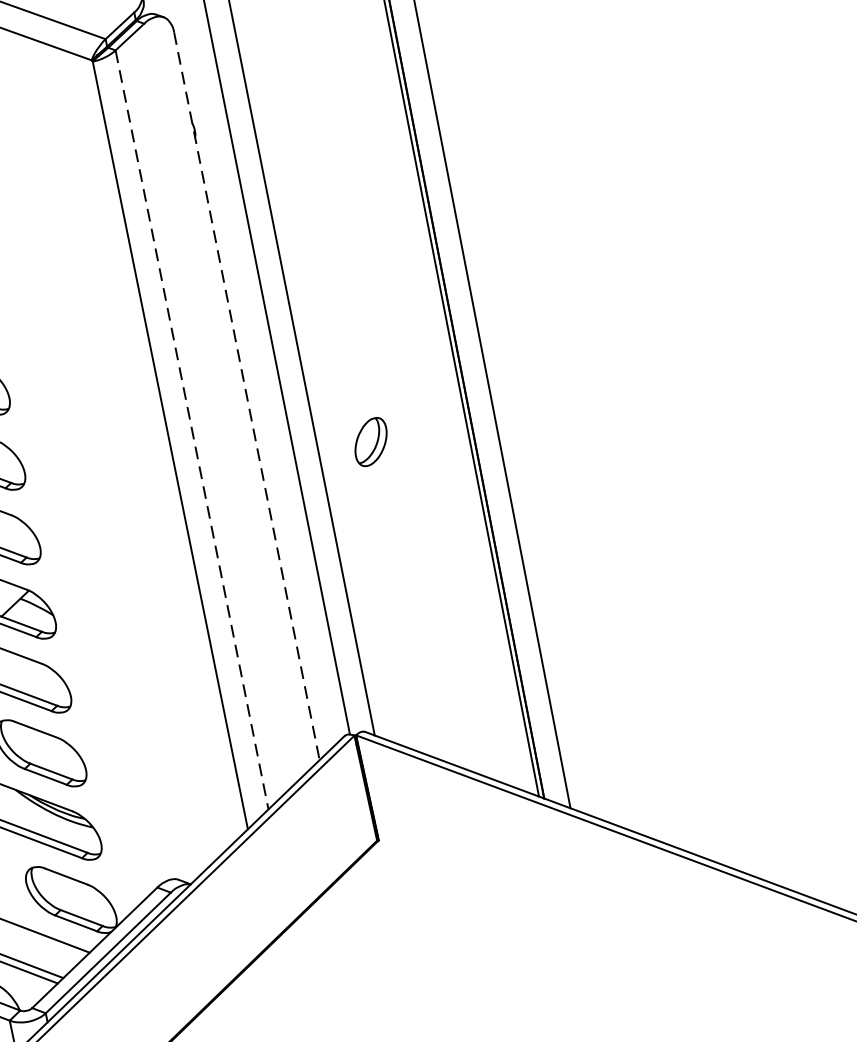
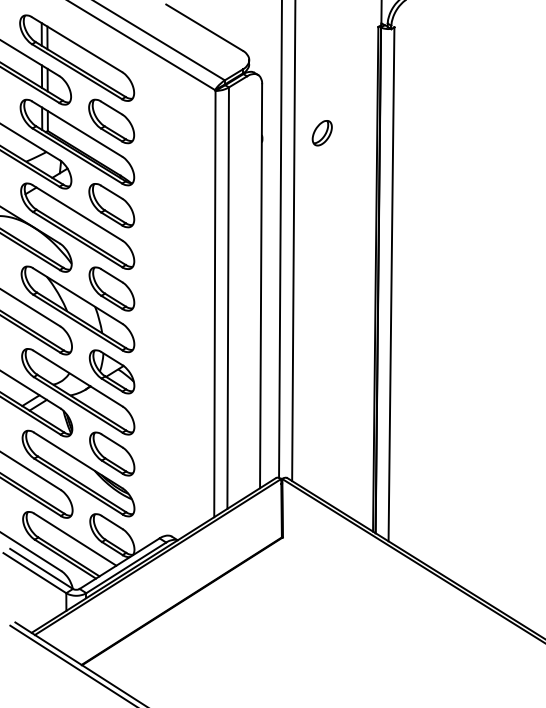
line: (247, 396) -> (261, 286), dashed -> solid
line: (192, 430) -> (228, 298), dashed -> solid
part: (369, 442) -> (321, 133), moved

